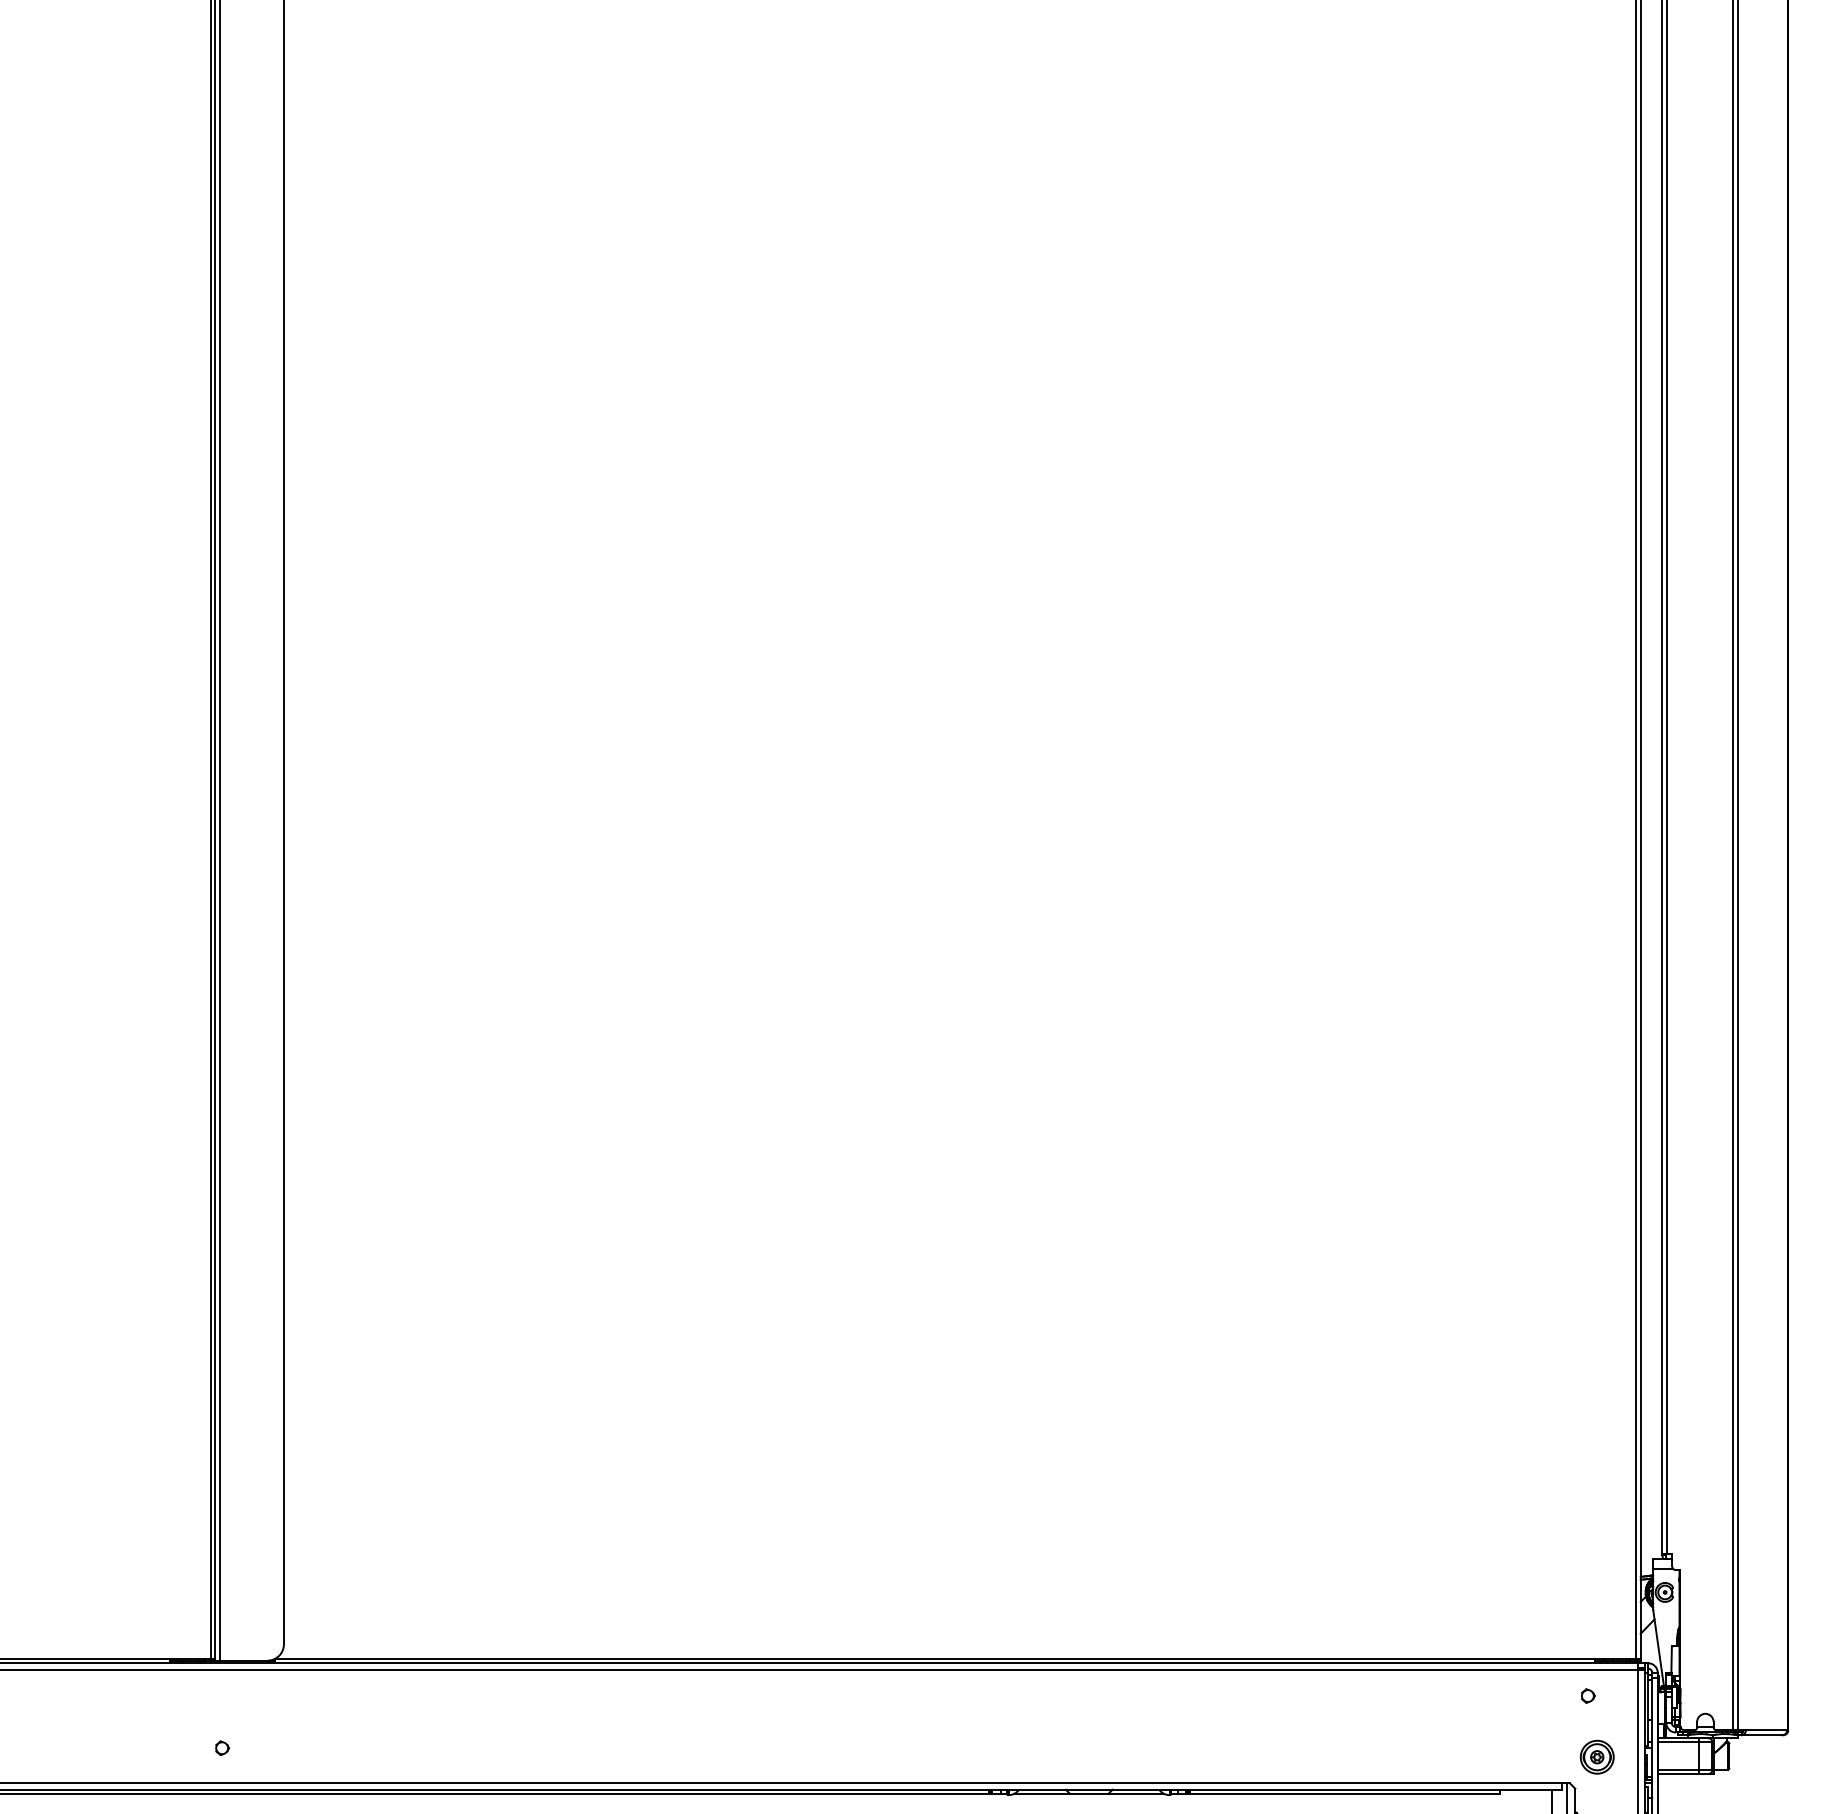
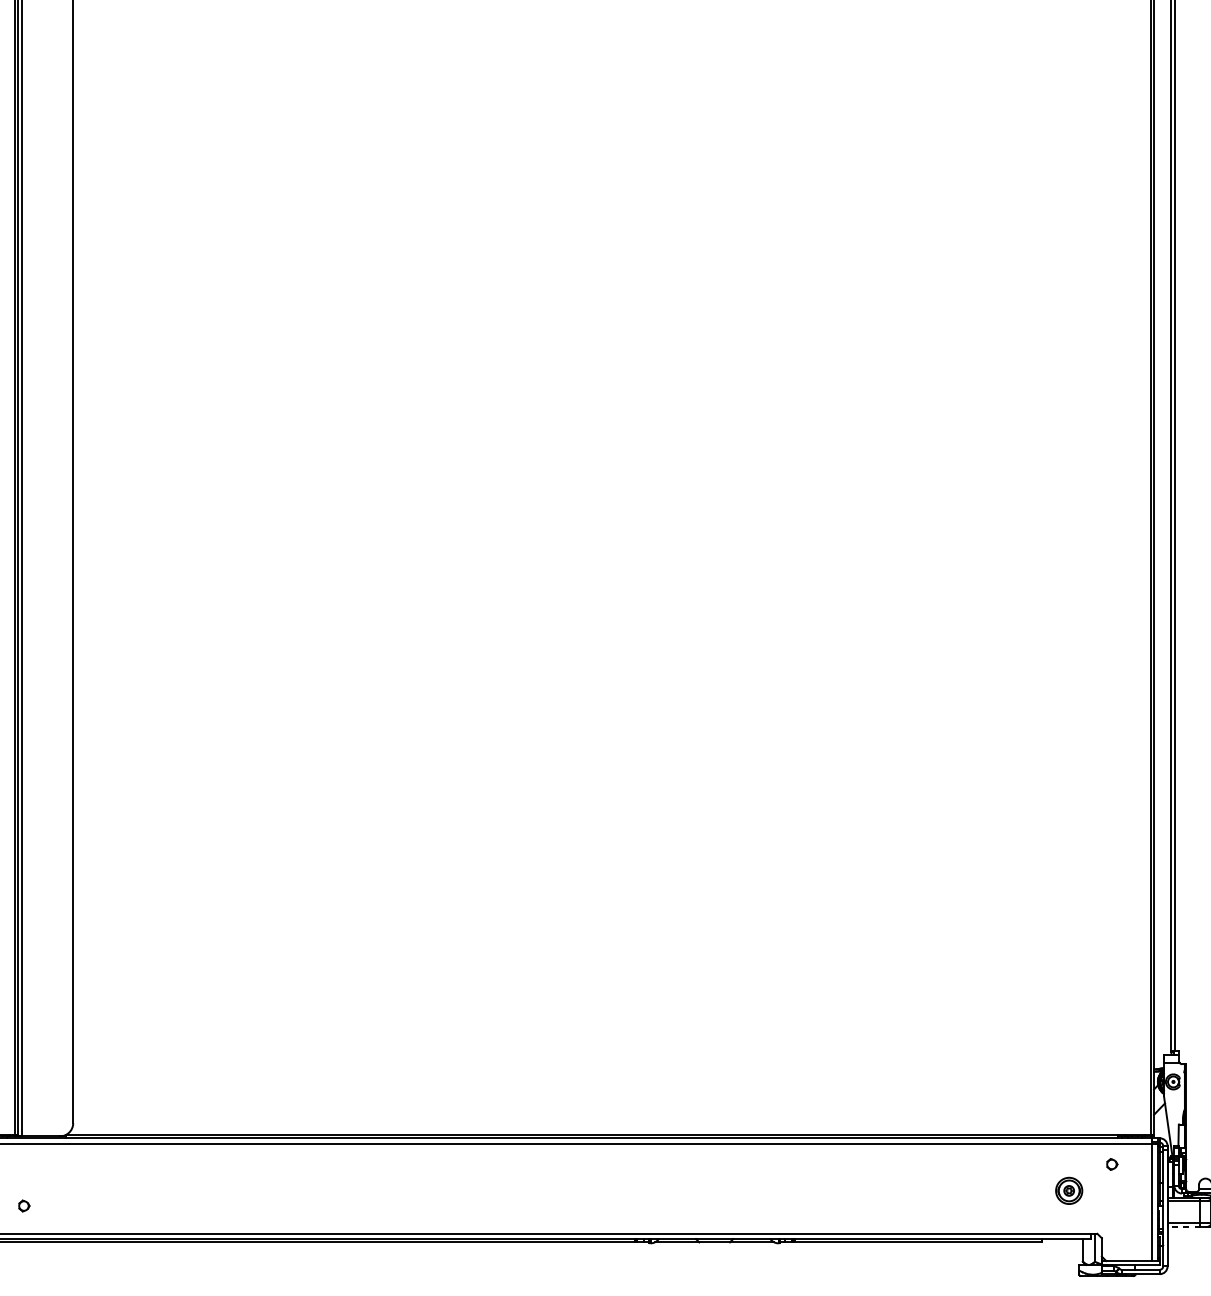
part: (1596, 1756) -> (1068, 1190), moved
line: (1677, 1774) -> (1183, 1226), solid -> dashed

